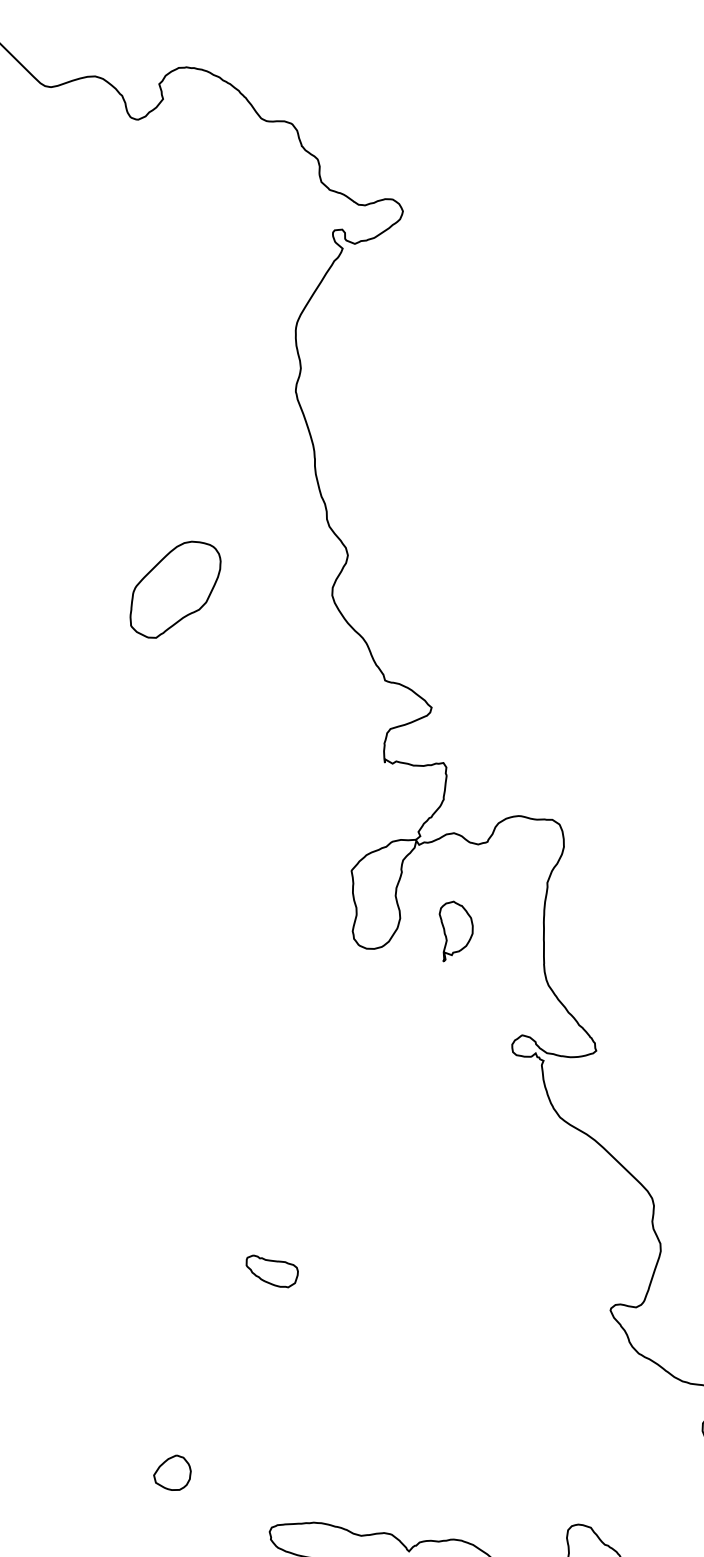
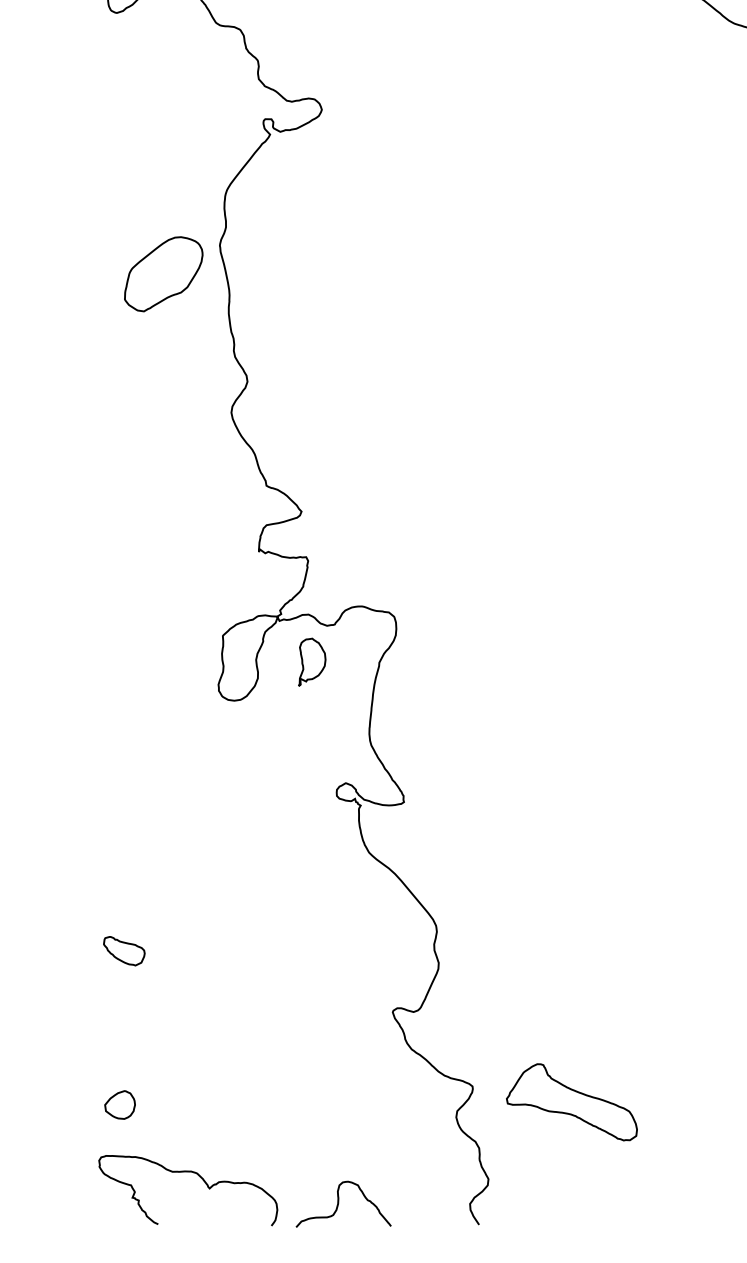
part: (175, 589) -> (163, 274), moved
part: (456, 929) -> (312, 661), moved
part: (171, 1472) -> (119, 1104), moved

